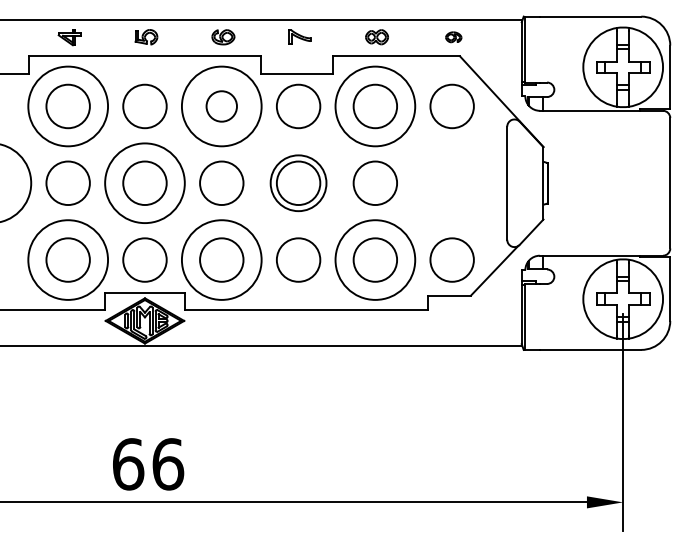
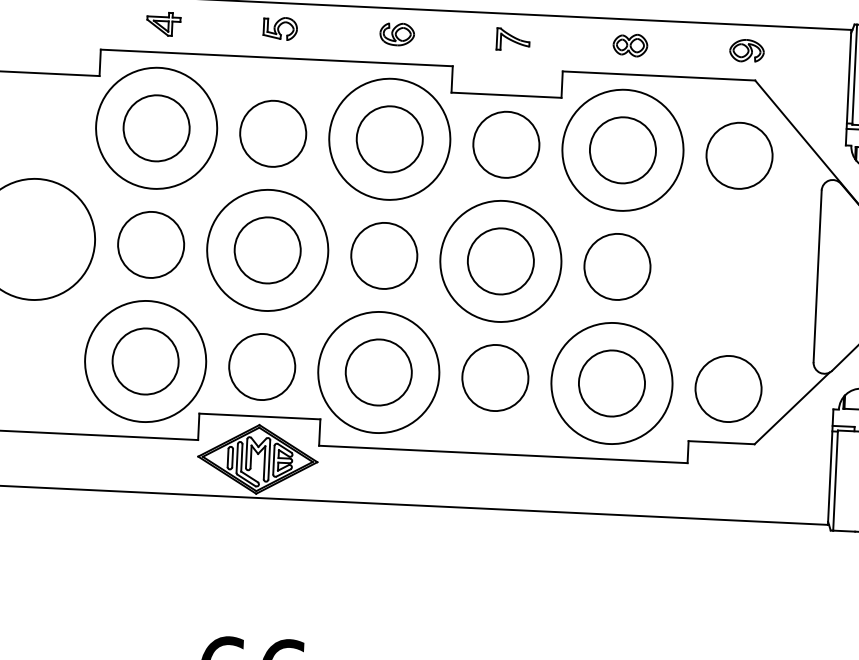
part: (453, 37) -> (746, 51), size x1.43
circle: (221, 106) -> (389, 139), size x1.43
circle: (298, 183) -> (500, 261), size x1.43

